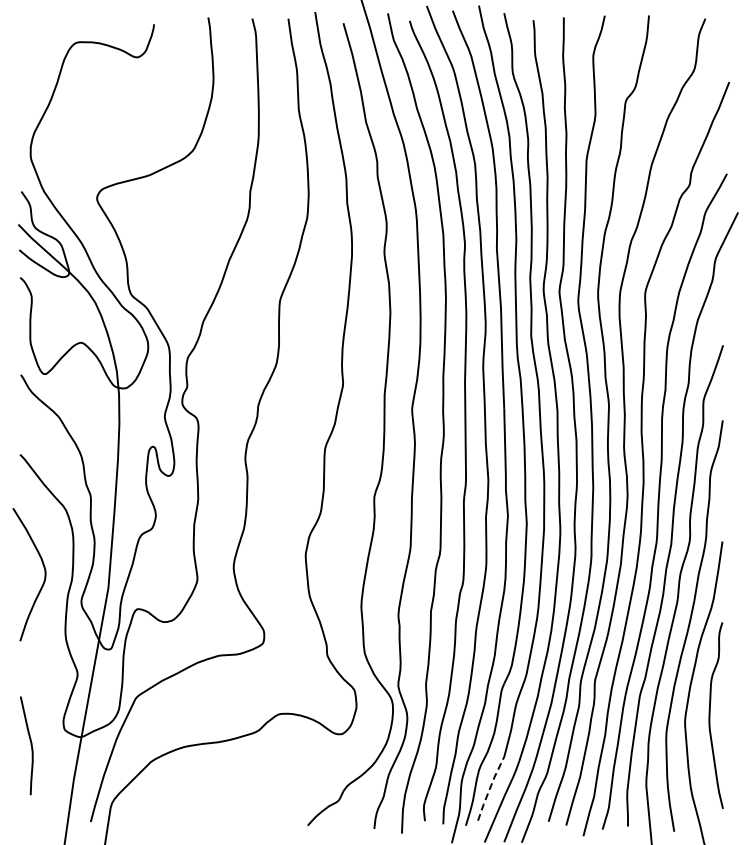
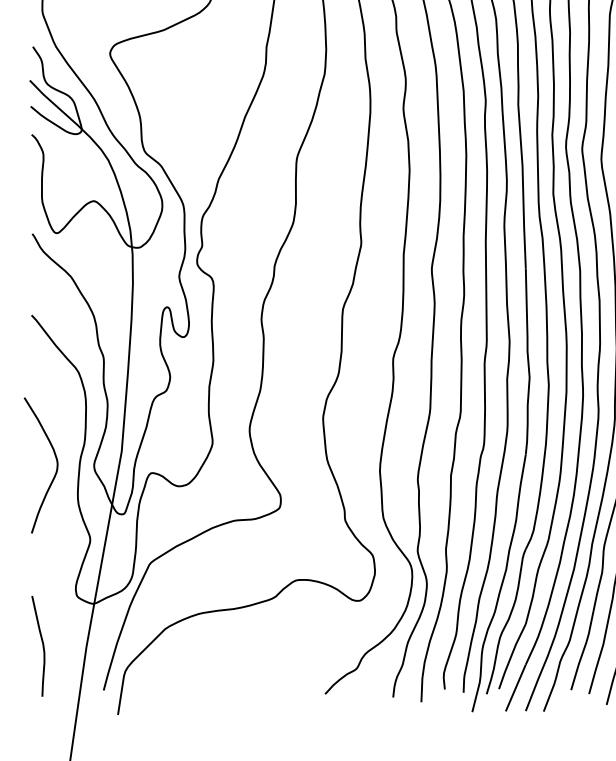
curve: (44, 574) -> (56, 465), moved
curve: (30, 745) -> (42, 646), moved
line: (490, 788) -> (511, 656), dashed -> solid

